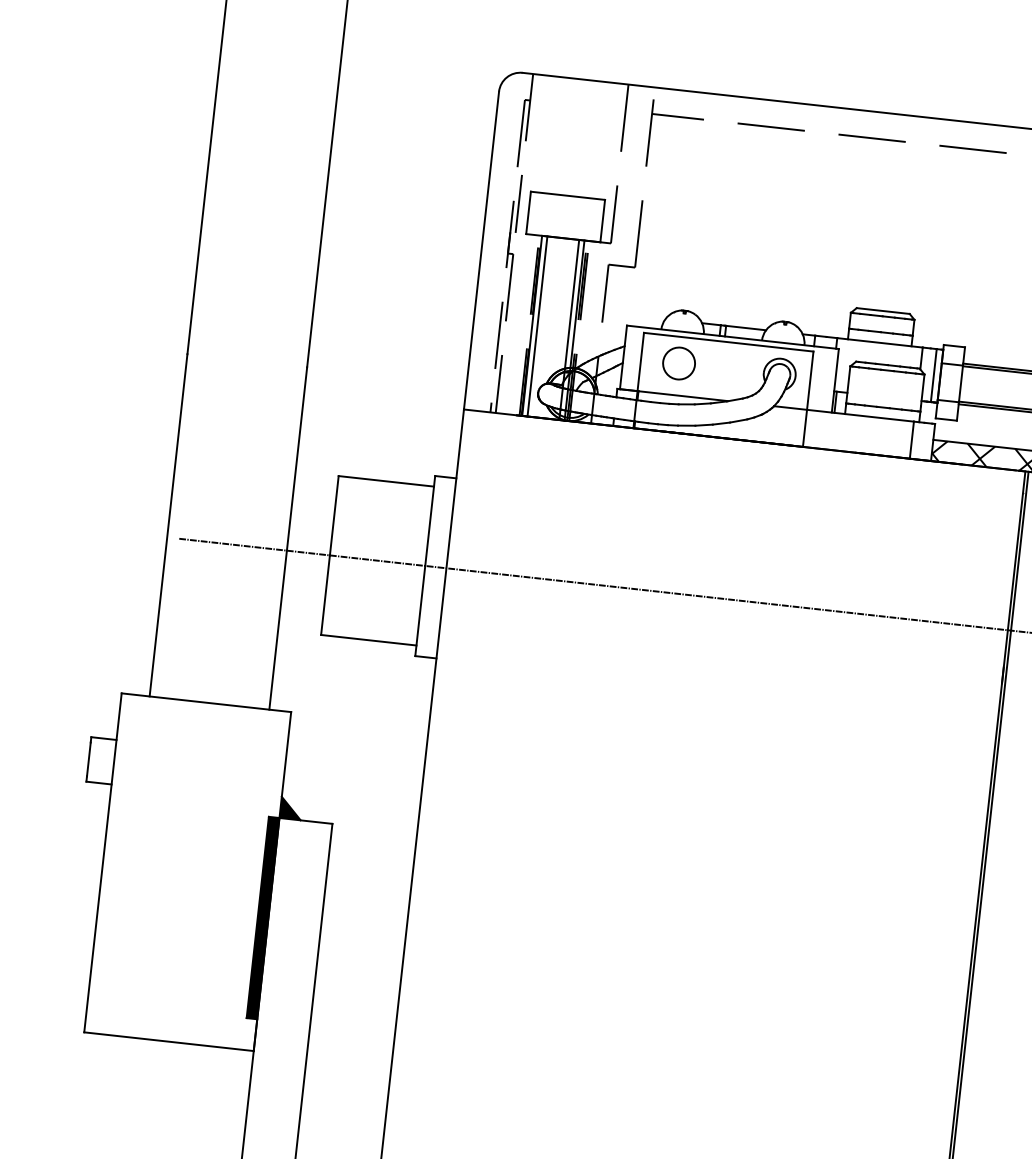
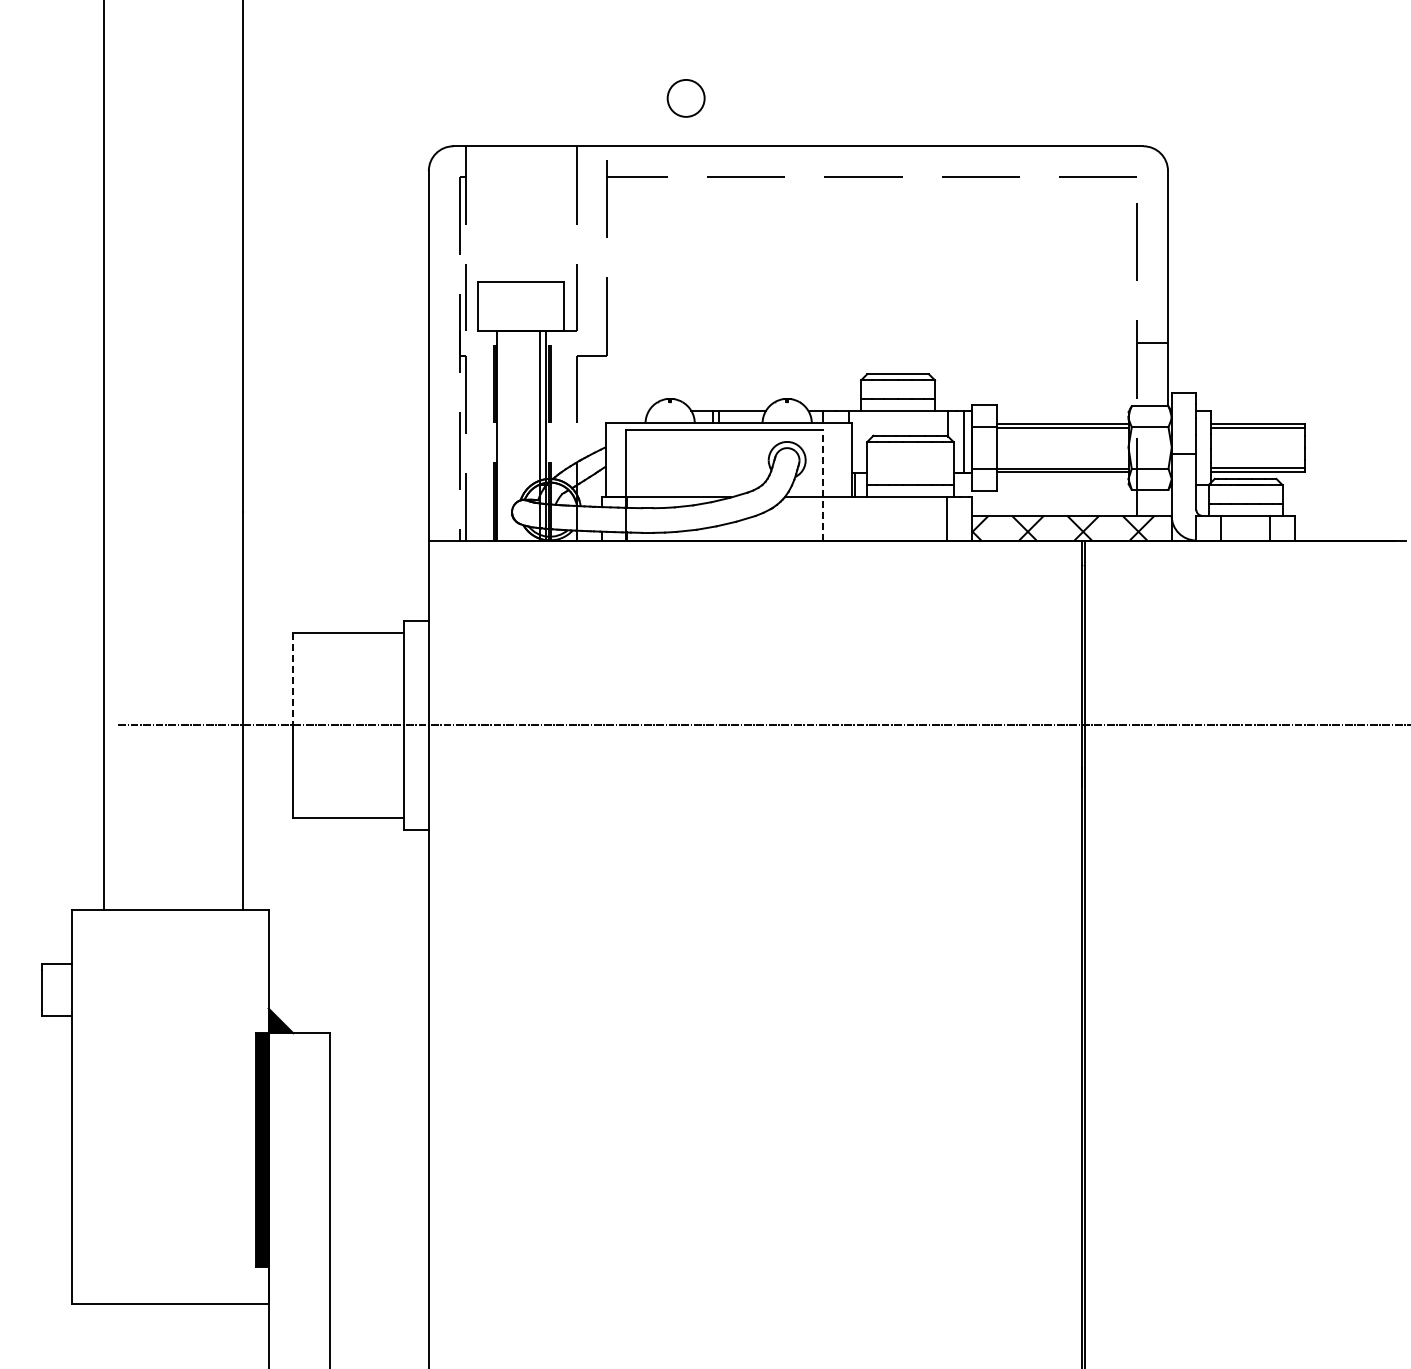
line: (537, 326) -> (502, 435), removed
circle: (678, 363) -> (685, 98), moved
line: (808, 398) -> (823, 484), solid -> dashed
line: (334, 516) -> (293, 679), solid -> dashed

